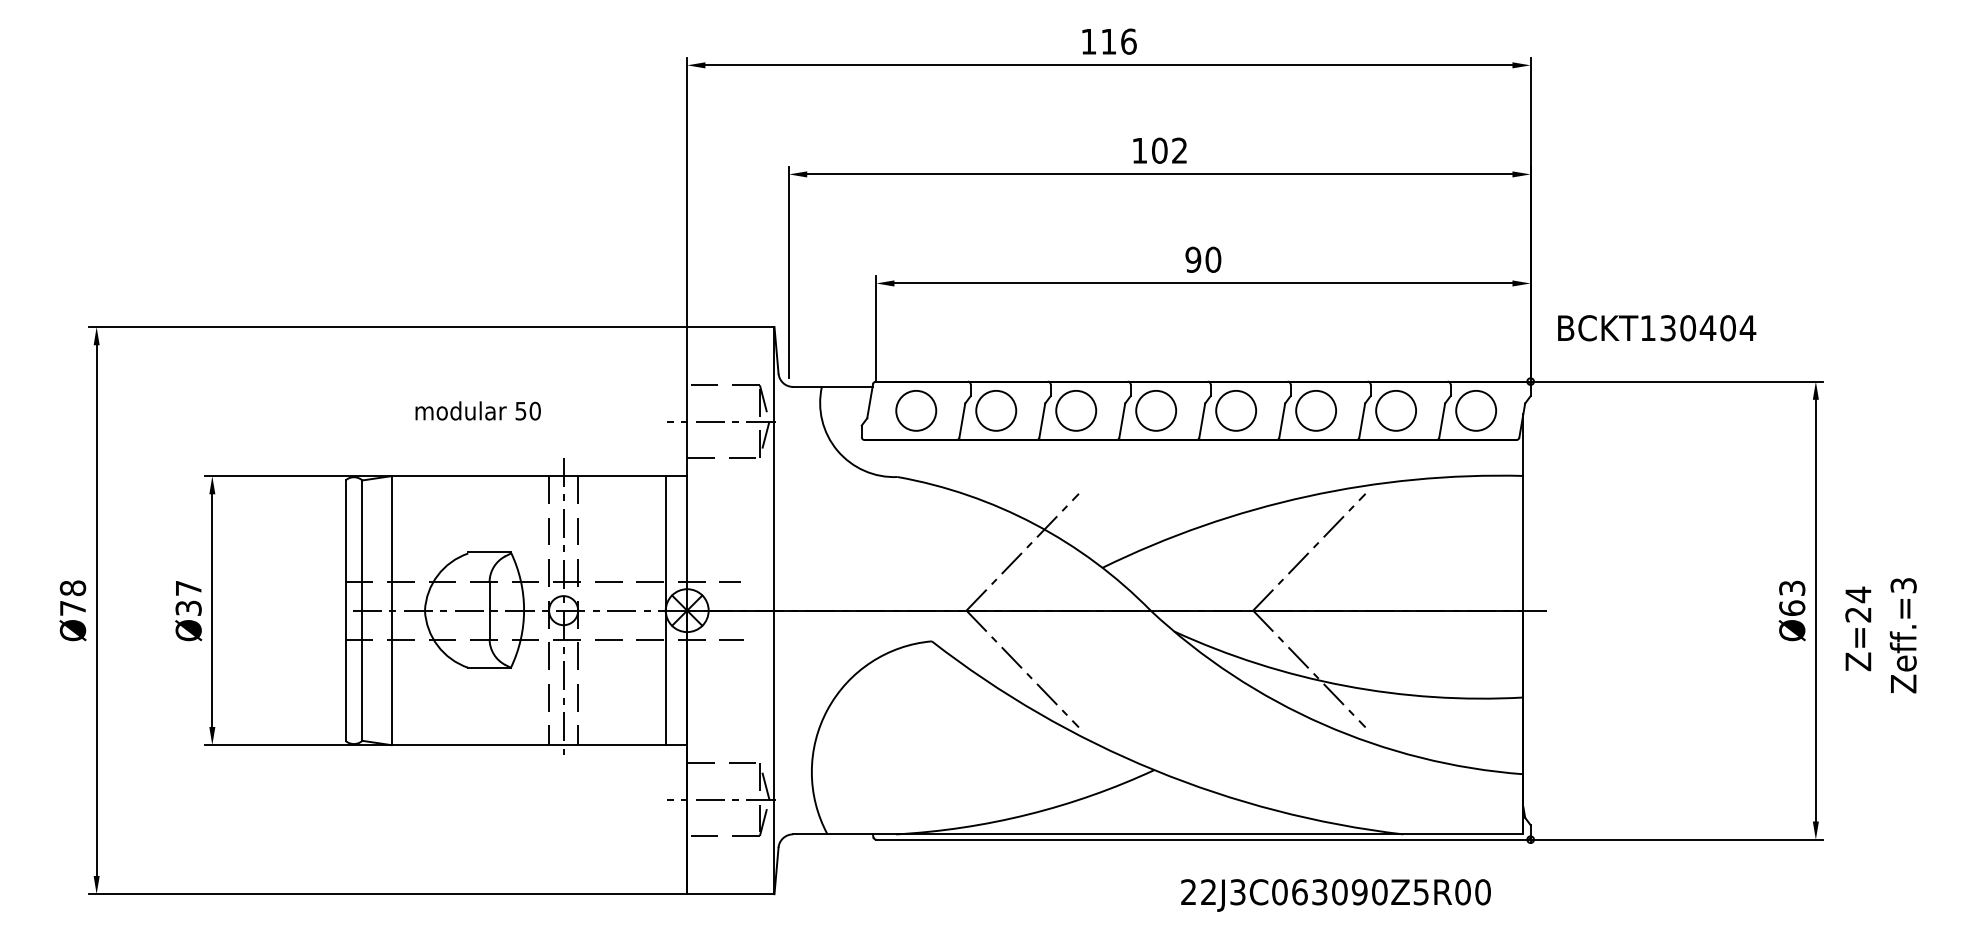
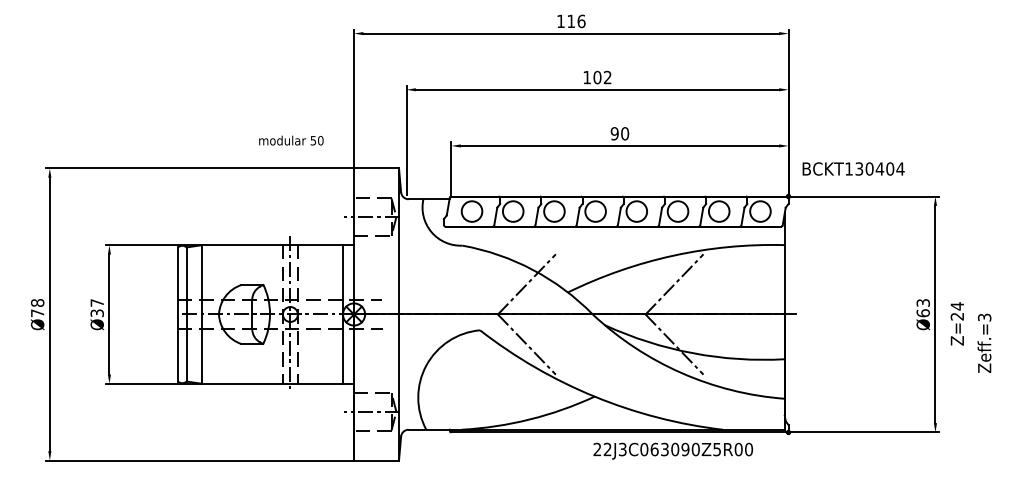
text: (478, 410) -> (291, 140), moved
text: (1903, 635) -> (984, 343), moved
text: (1334, 894) -> (672, 450), moved

